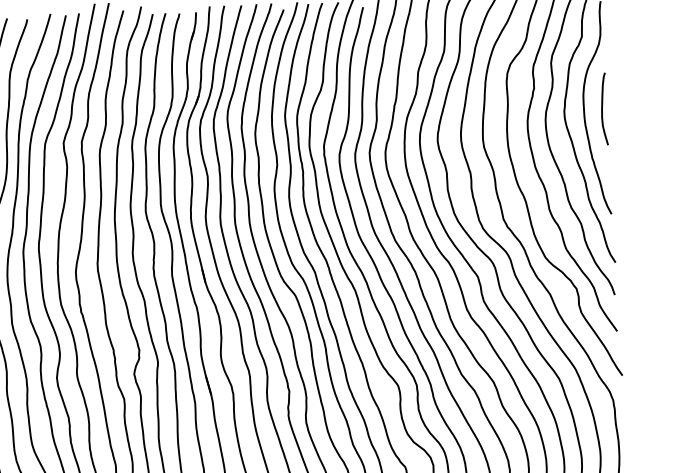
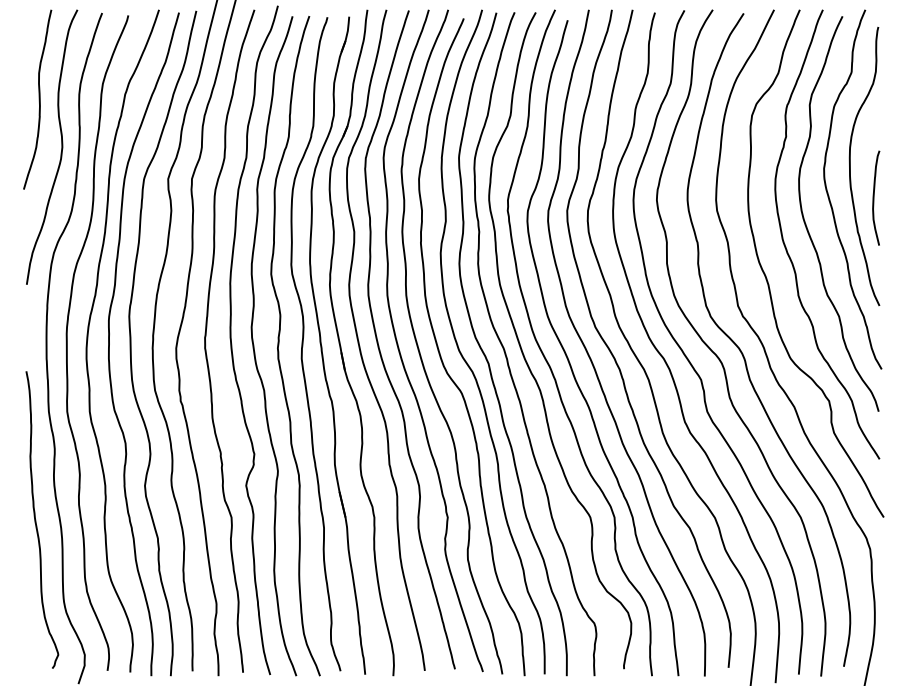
curve: (602, 108) -> (874, 197), moved

